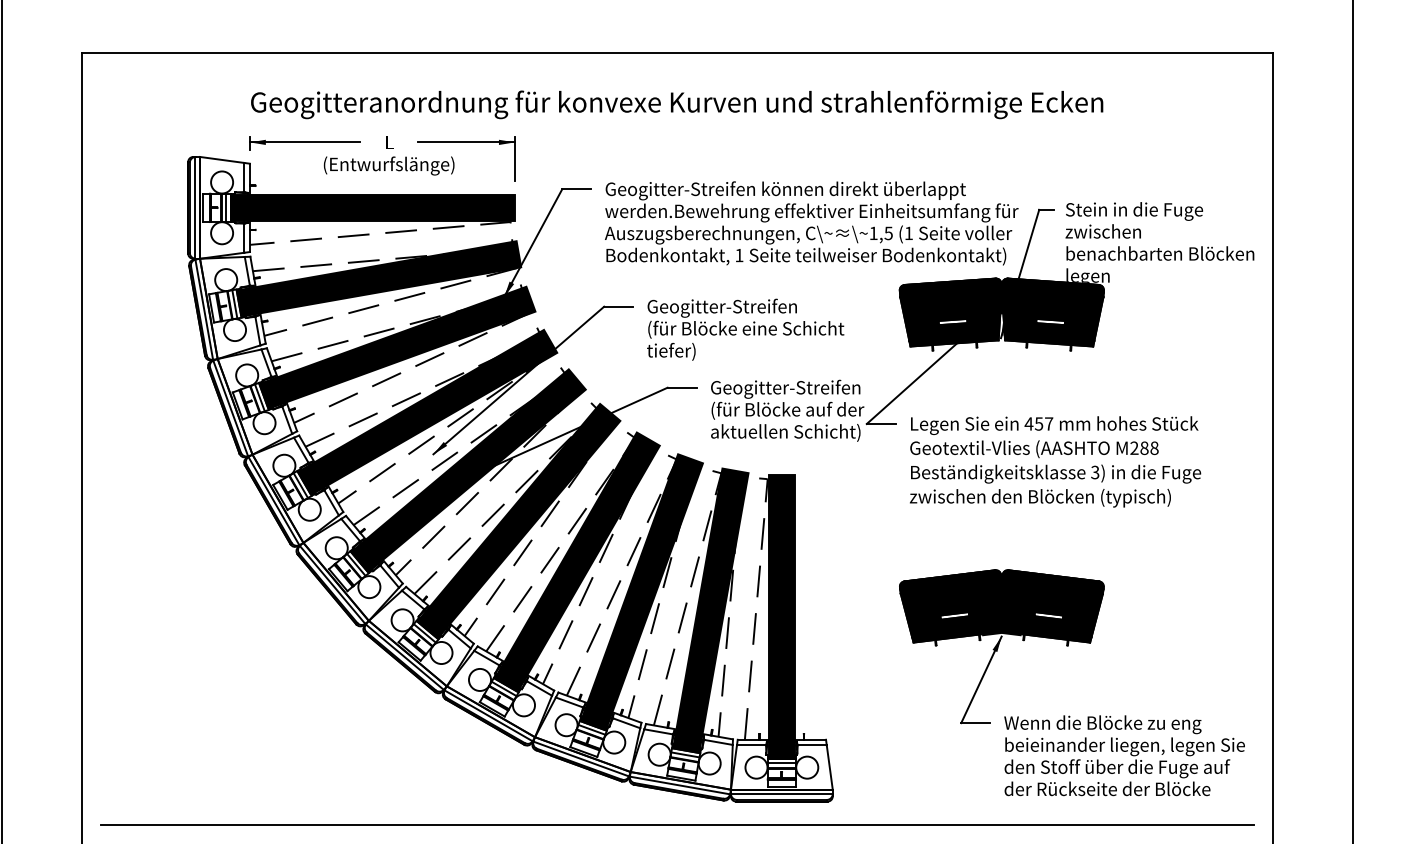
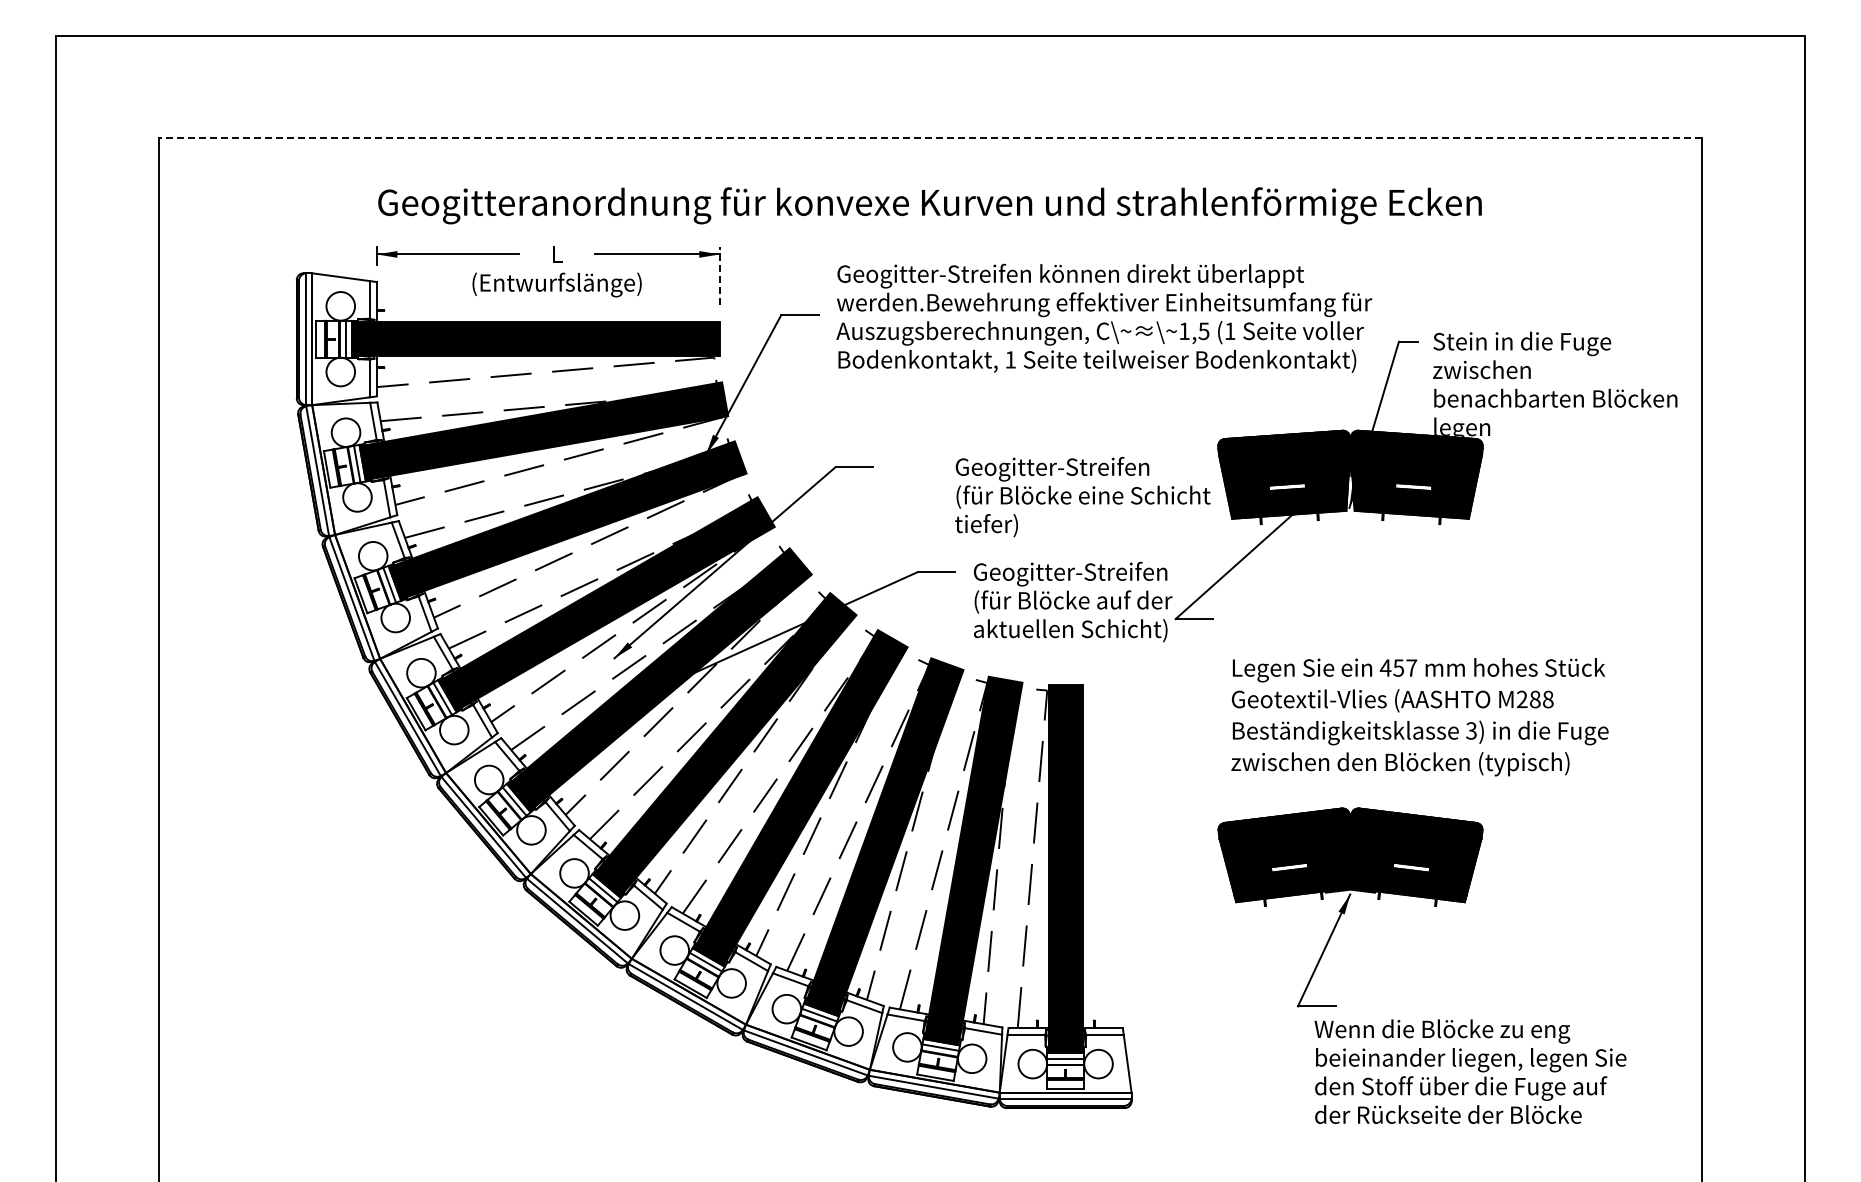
line: (677, 52) -> (930, 138), solid -> dashed
line: (514, 159) -> (719, 276), solid -> dashed
text: (811, 222) -> (1104, 317), moved
text: (745, 329) -> (1082, 496), moved
text: (1055, 462) -> (1419, 717), moved
text: (1124, 755) -> (1470, 1071), moved
line: (677, 824) -> (930, 1137), removed

